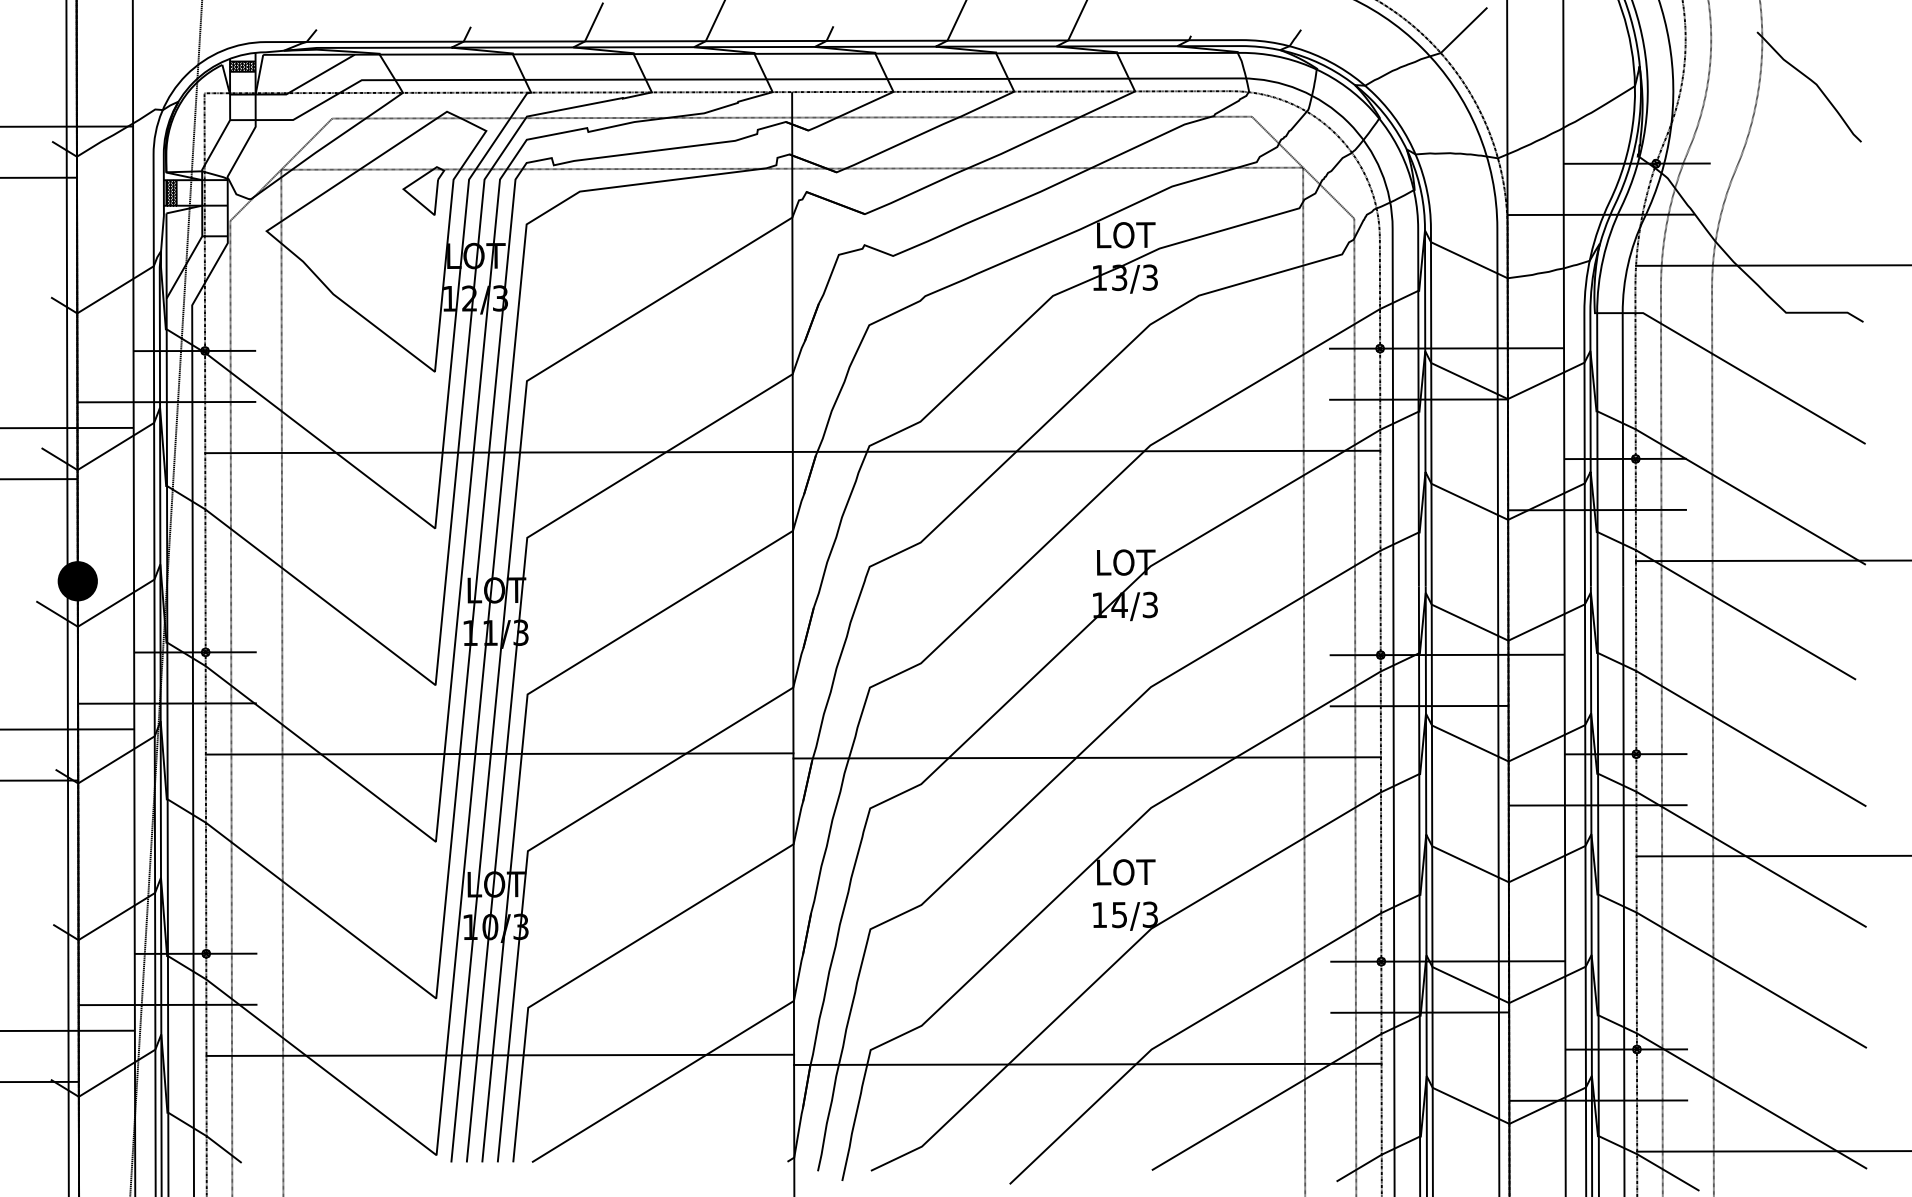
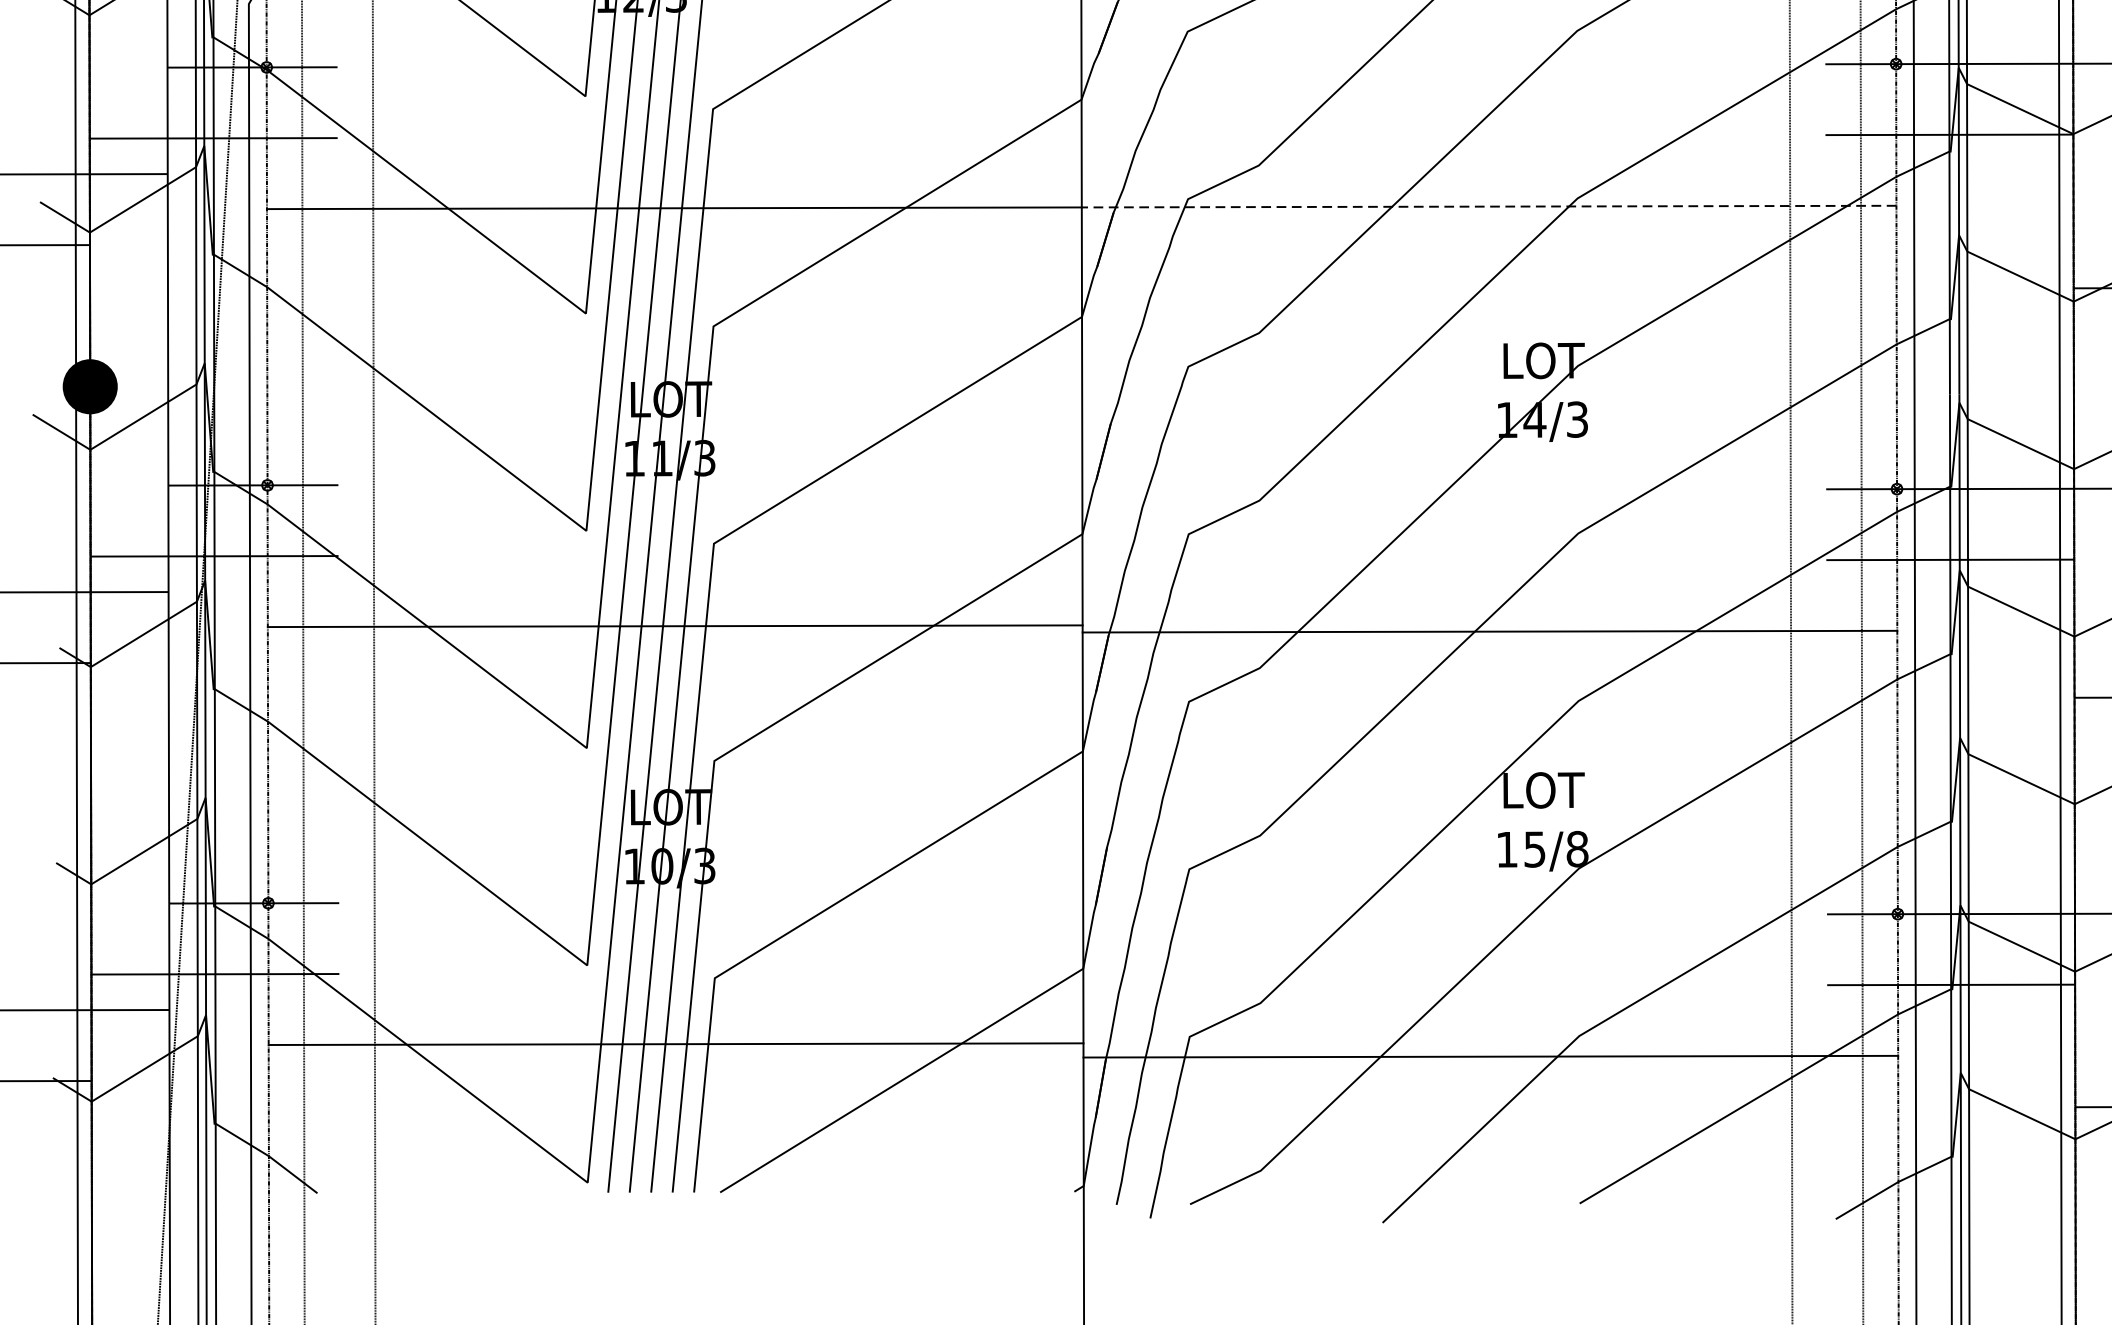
line: (1086, 451) -> (1488, 206), solid -> dashed
text: (1150, 914) -> (1577, 848), 15/3 -> 15/8

